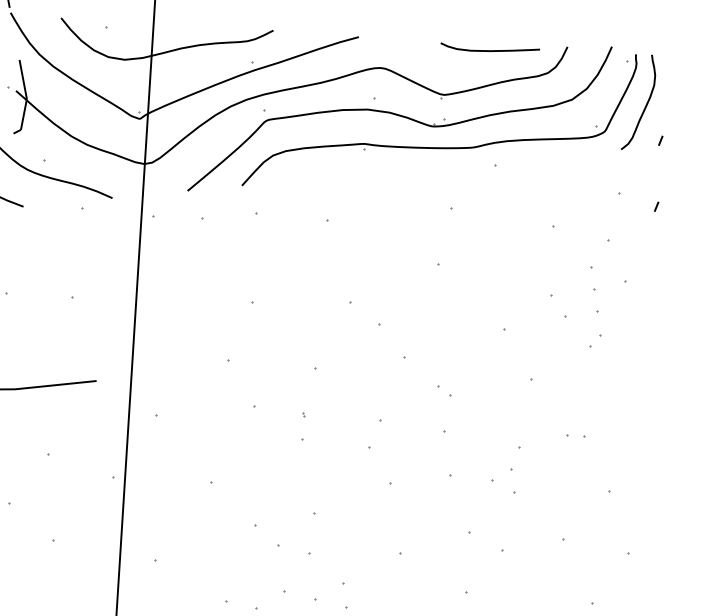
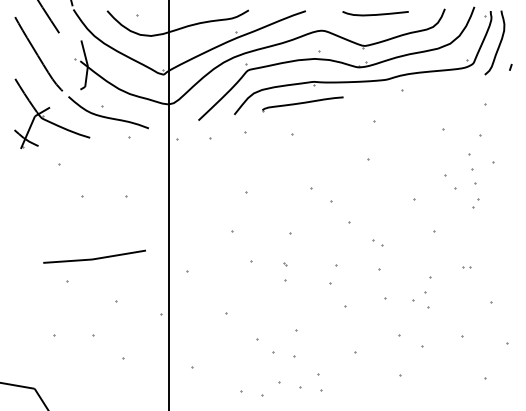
curve: (489, 50) -> (375, 14), moved
part: (344, 176) -> (302, 104), added
line: (656, 205) -> (510, 110), removed
part: (575, 436) -> (466, 267), size x0.62

